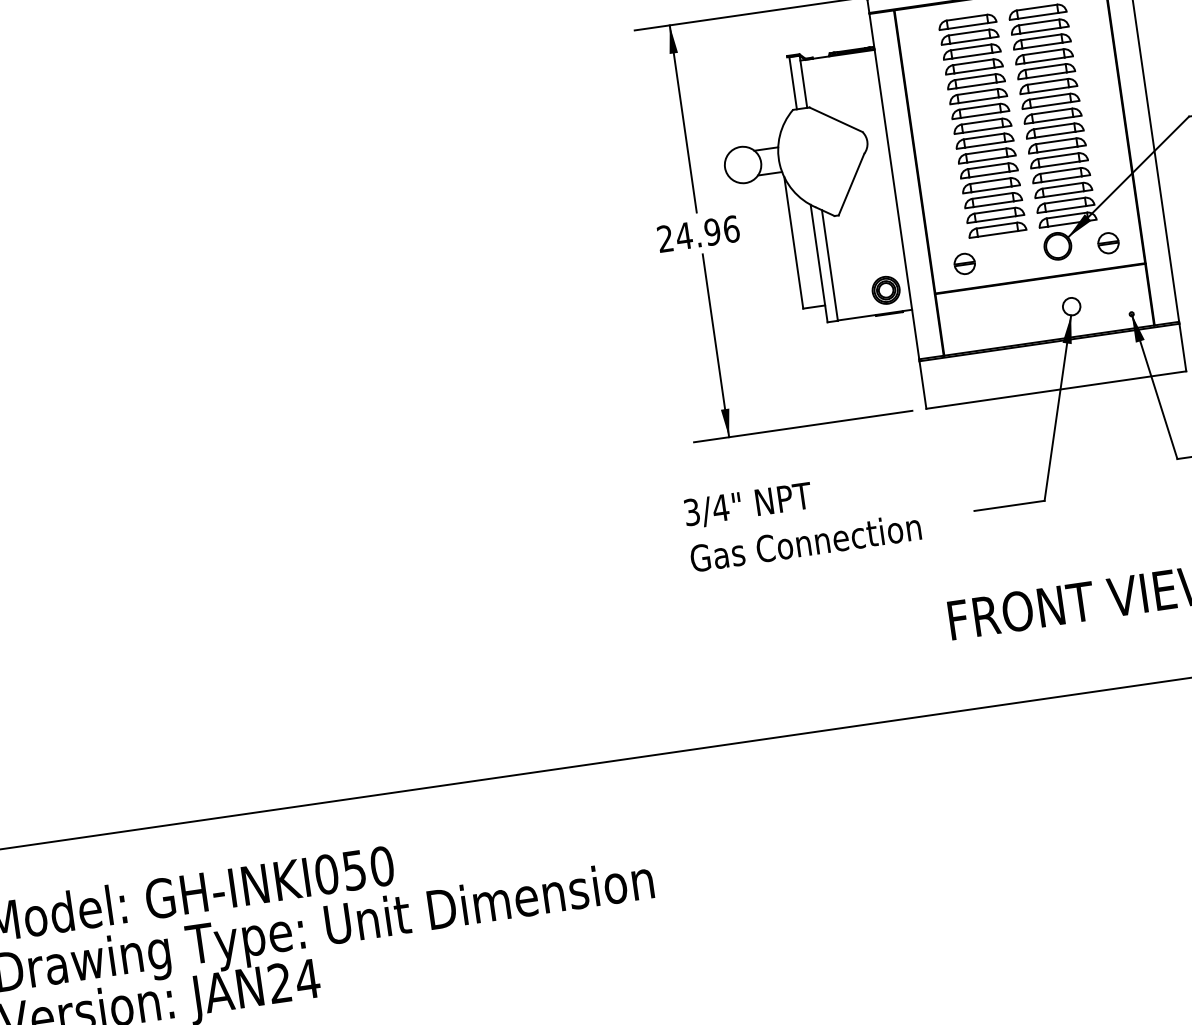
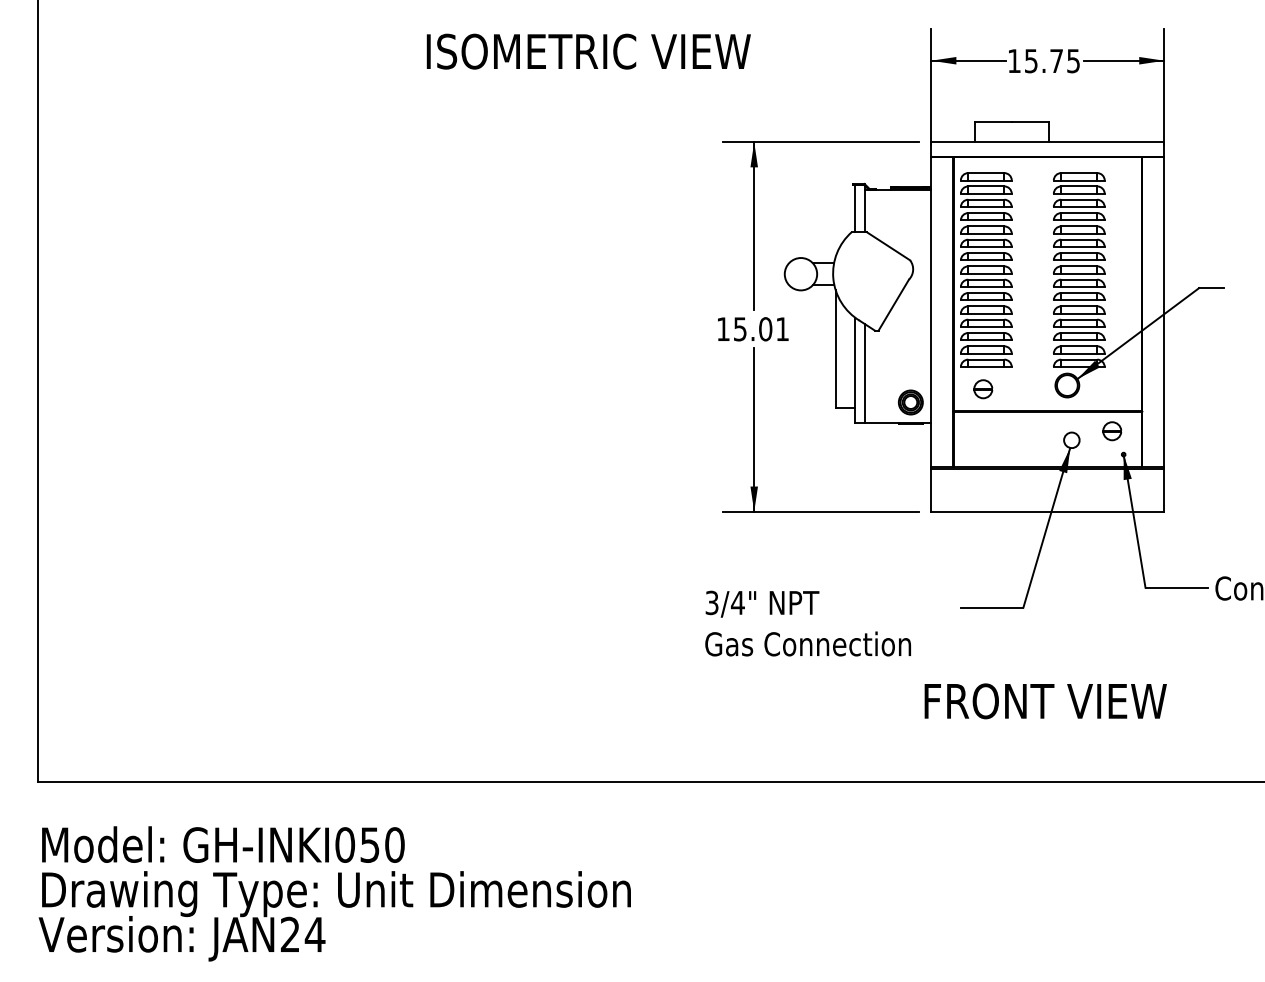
part: (982, 125) -> (986, 269), moved
text: (699, 234) -> (753, 329), 24.96 -> 15.01
part: (1108, 243) -> (1112, 431), moved
text: (801, 519) -> (807, 623), moved

